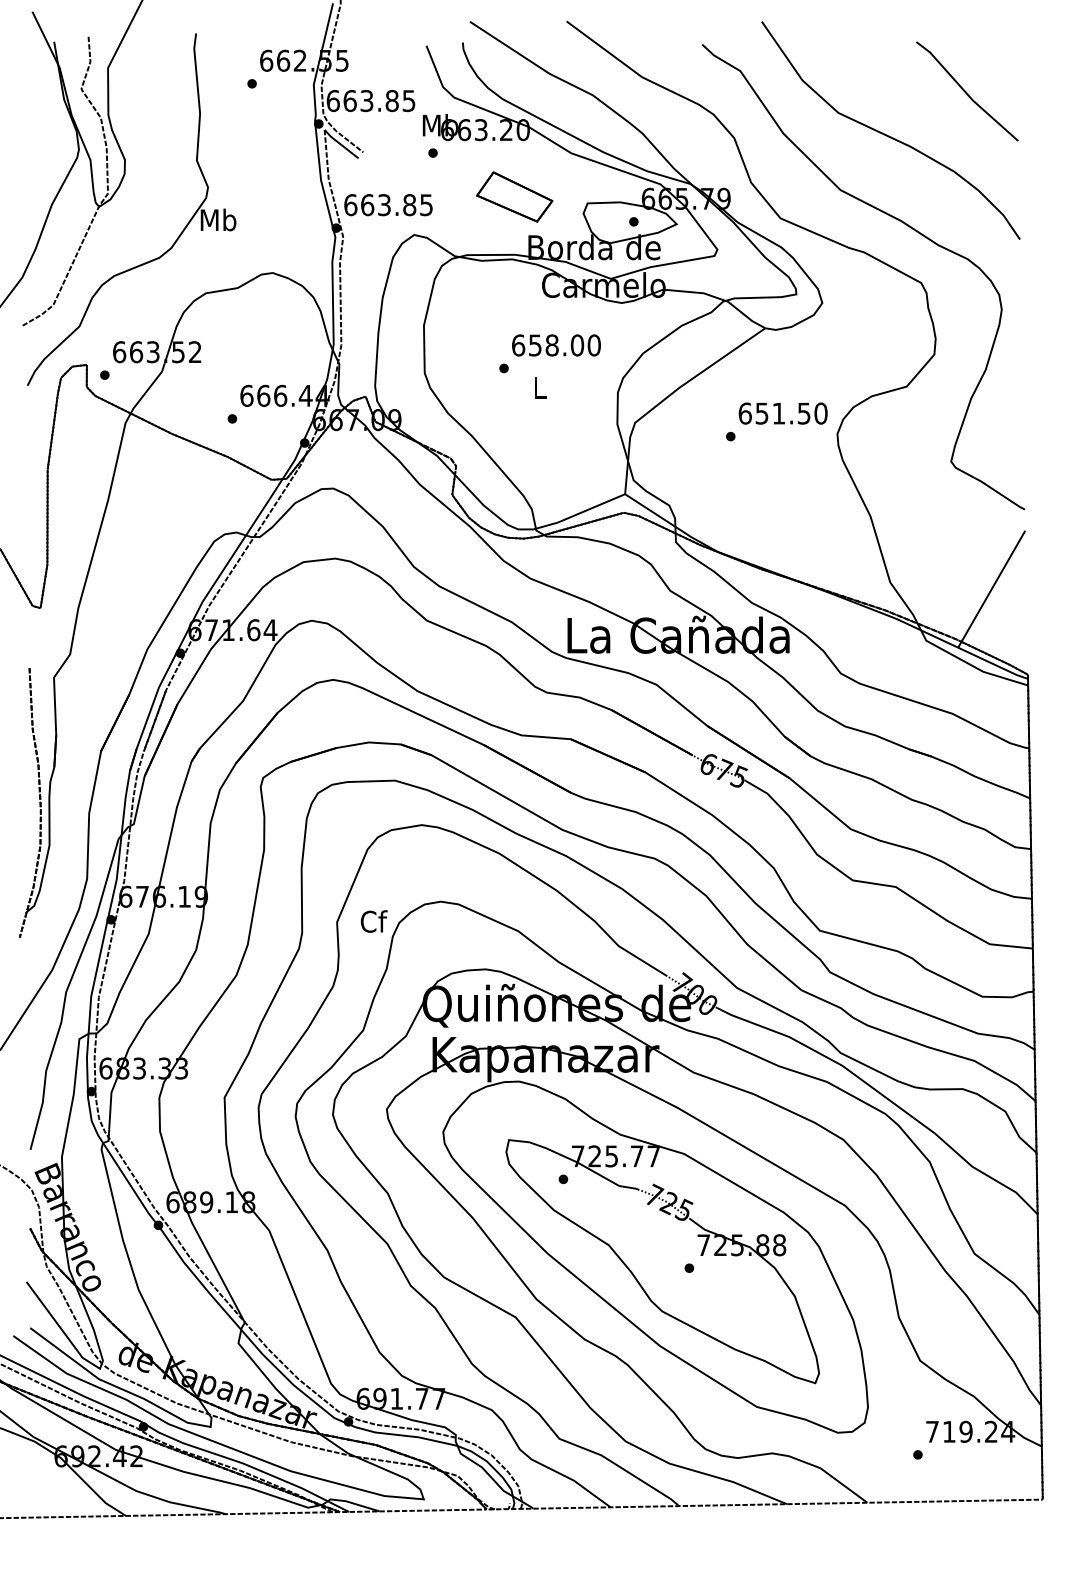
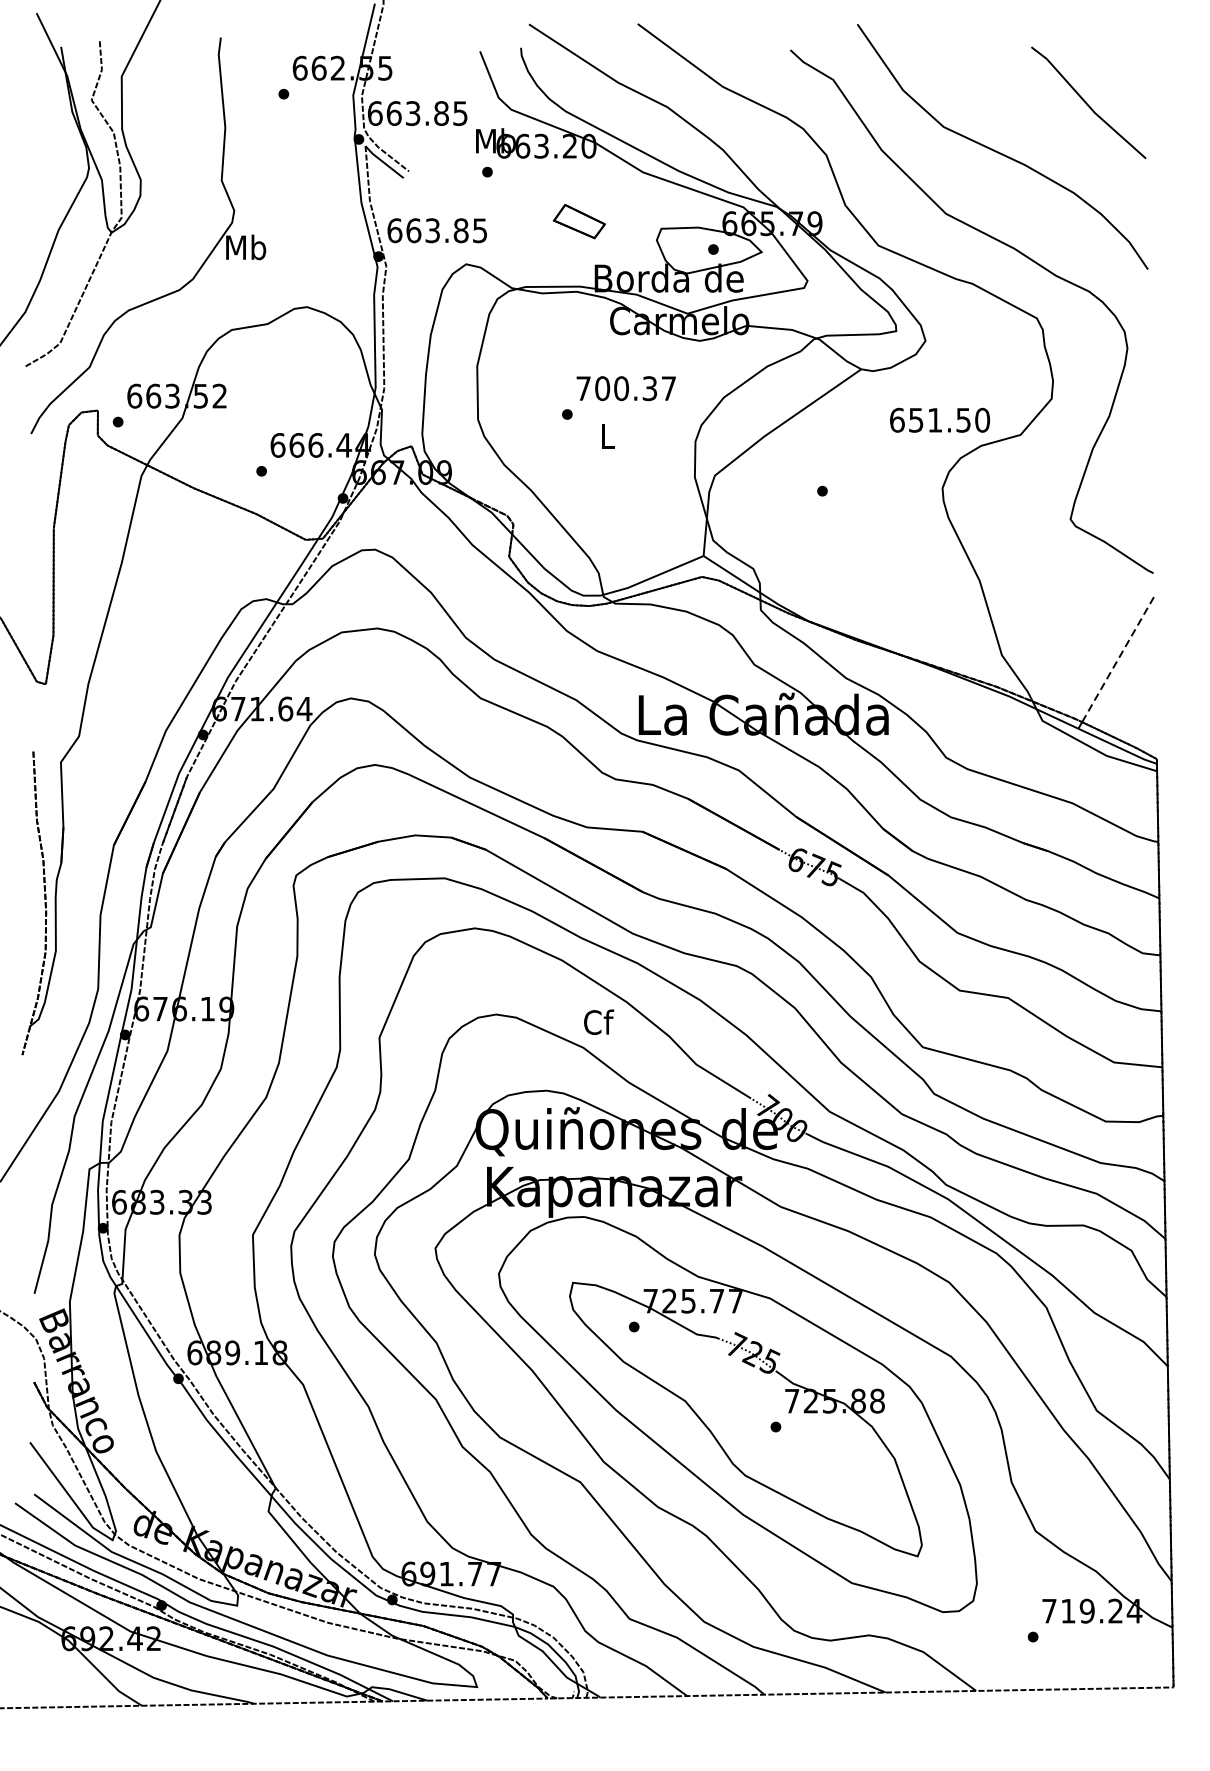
part: (514, 196) -> (579, 221), size x0.6
text: (556, 345) -> (626, 388), 658.00 -> 700.37
text: (782, 413) -> (939, 420), moved
line: (993, 586) -> (1118, 659), solid -> dashed
text: (373, 921) -> (598, 1022), moved

